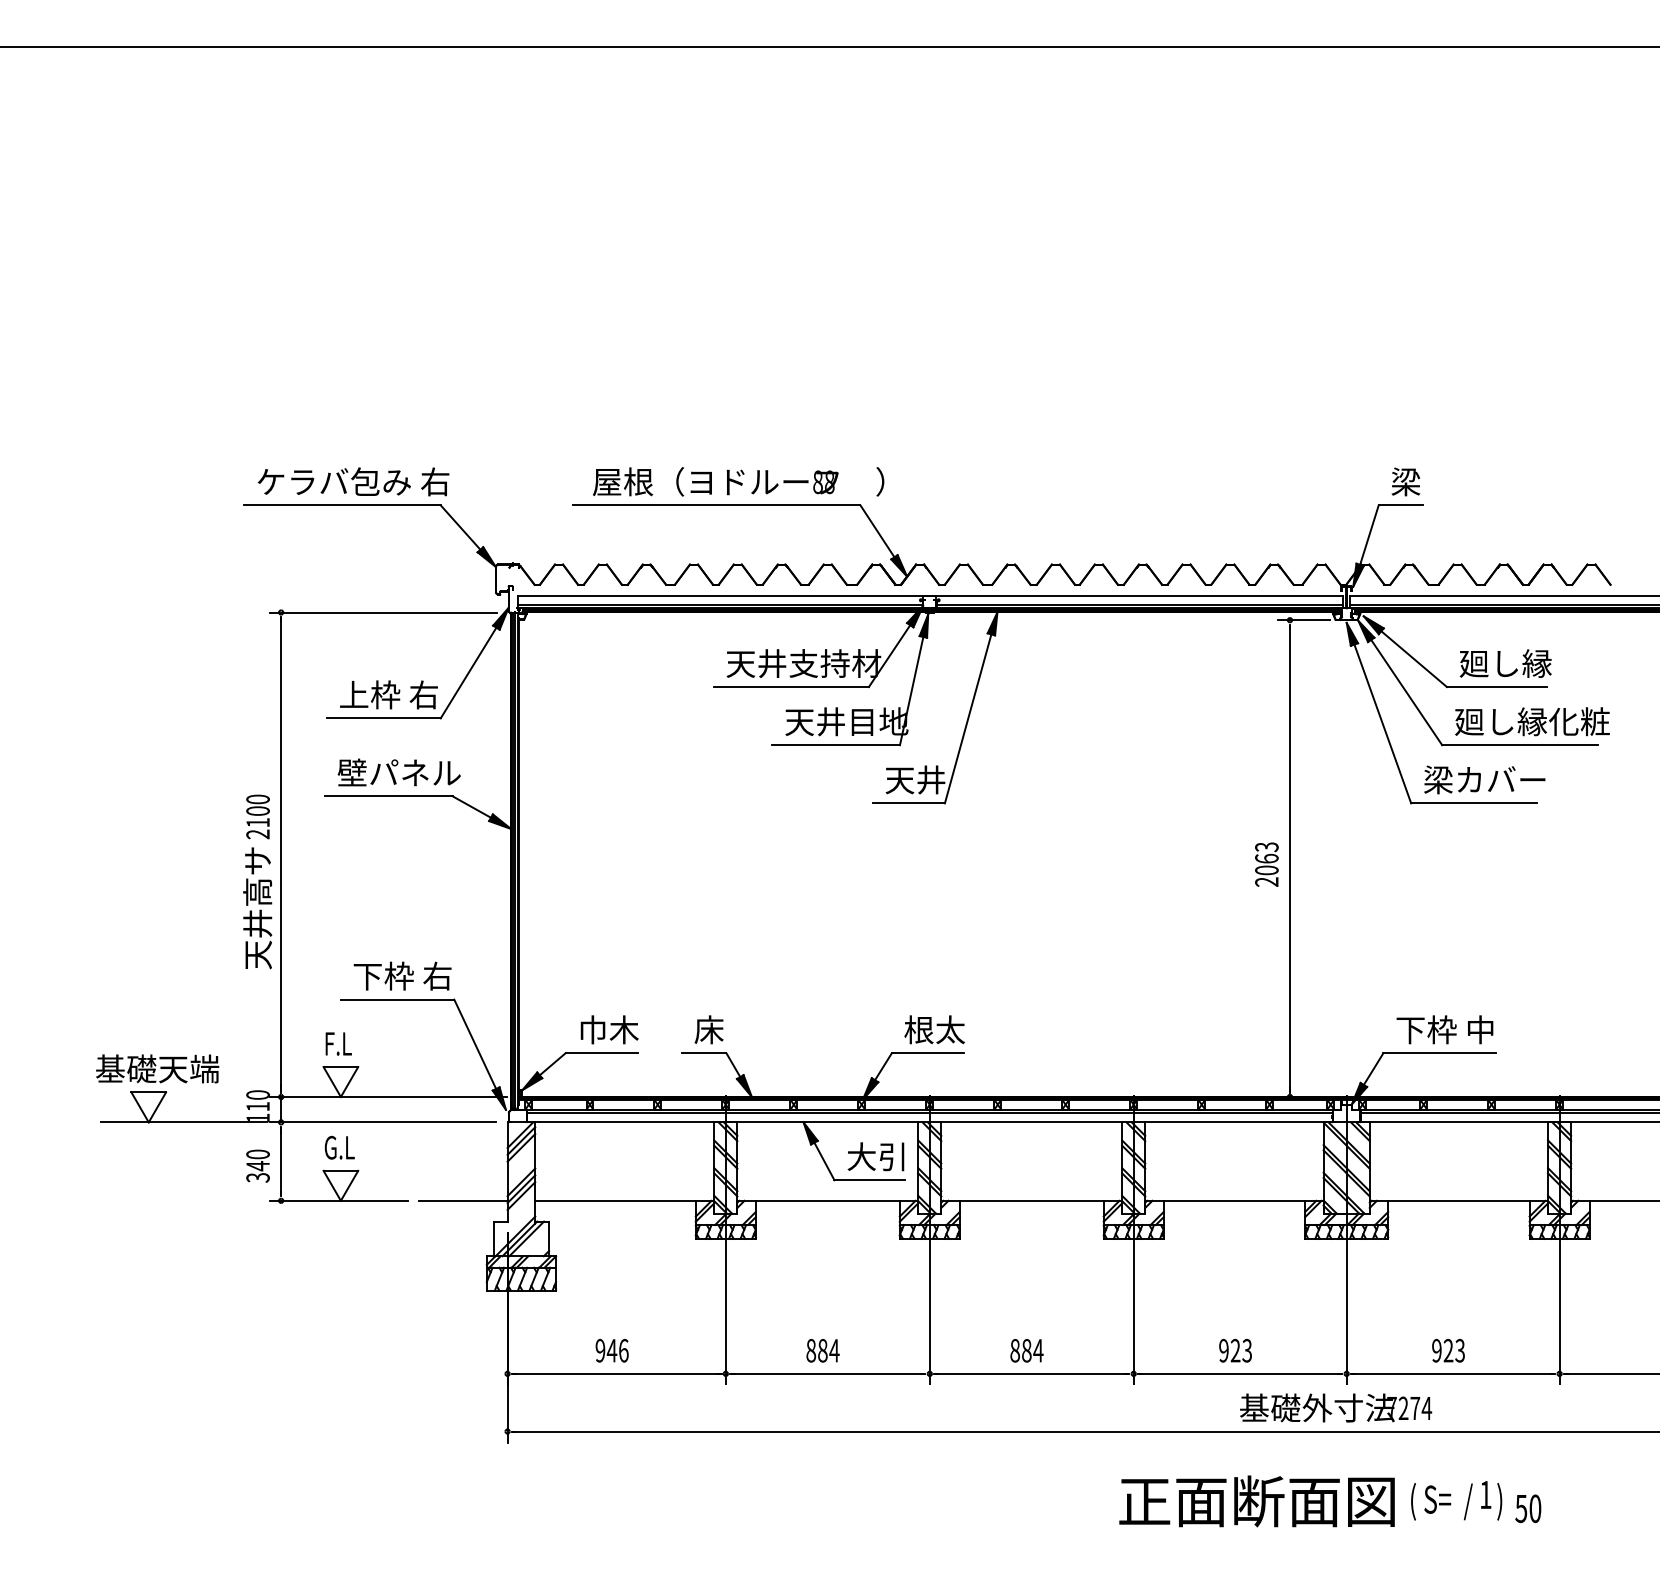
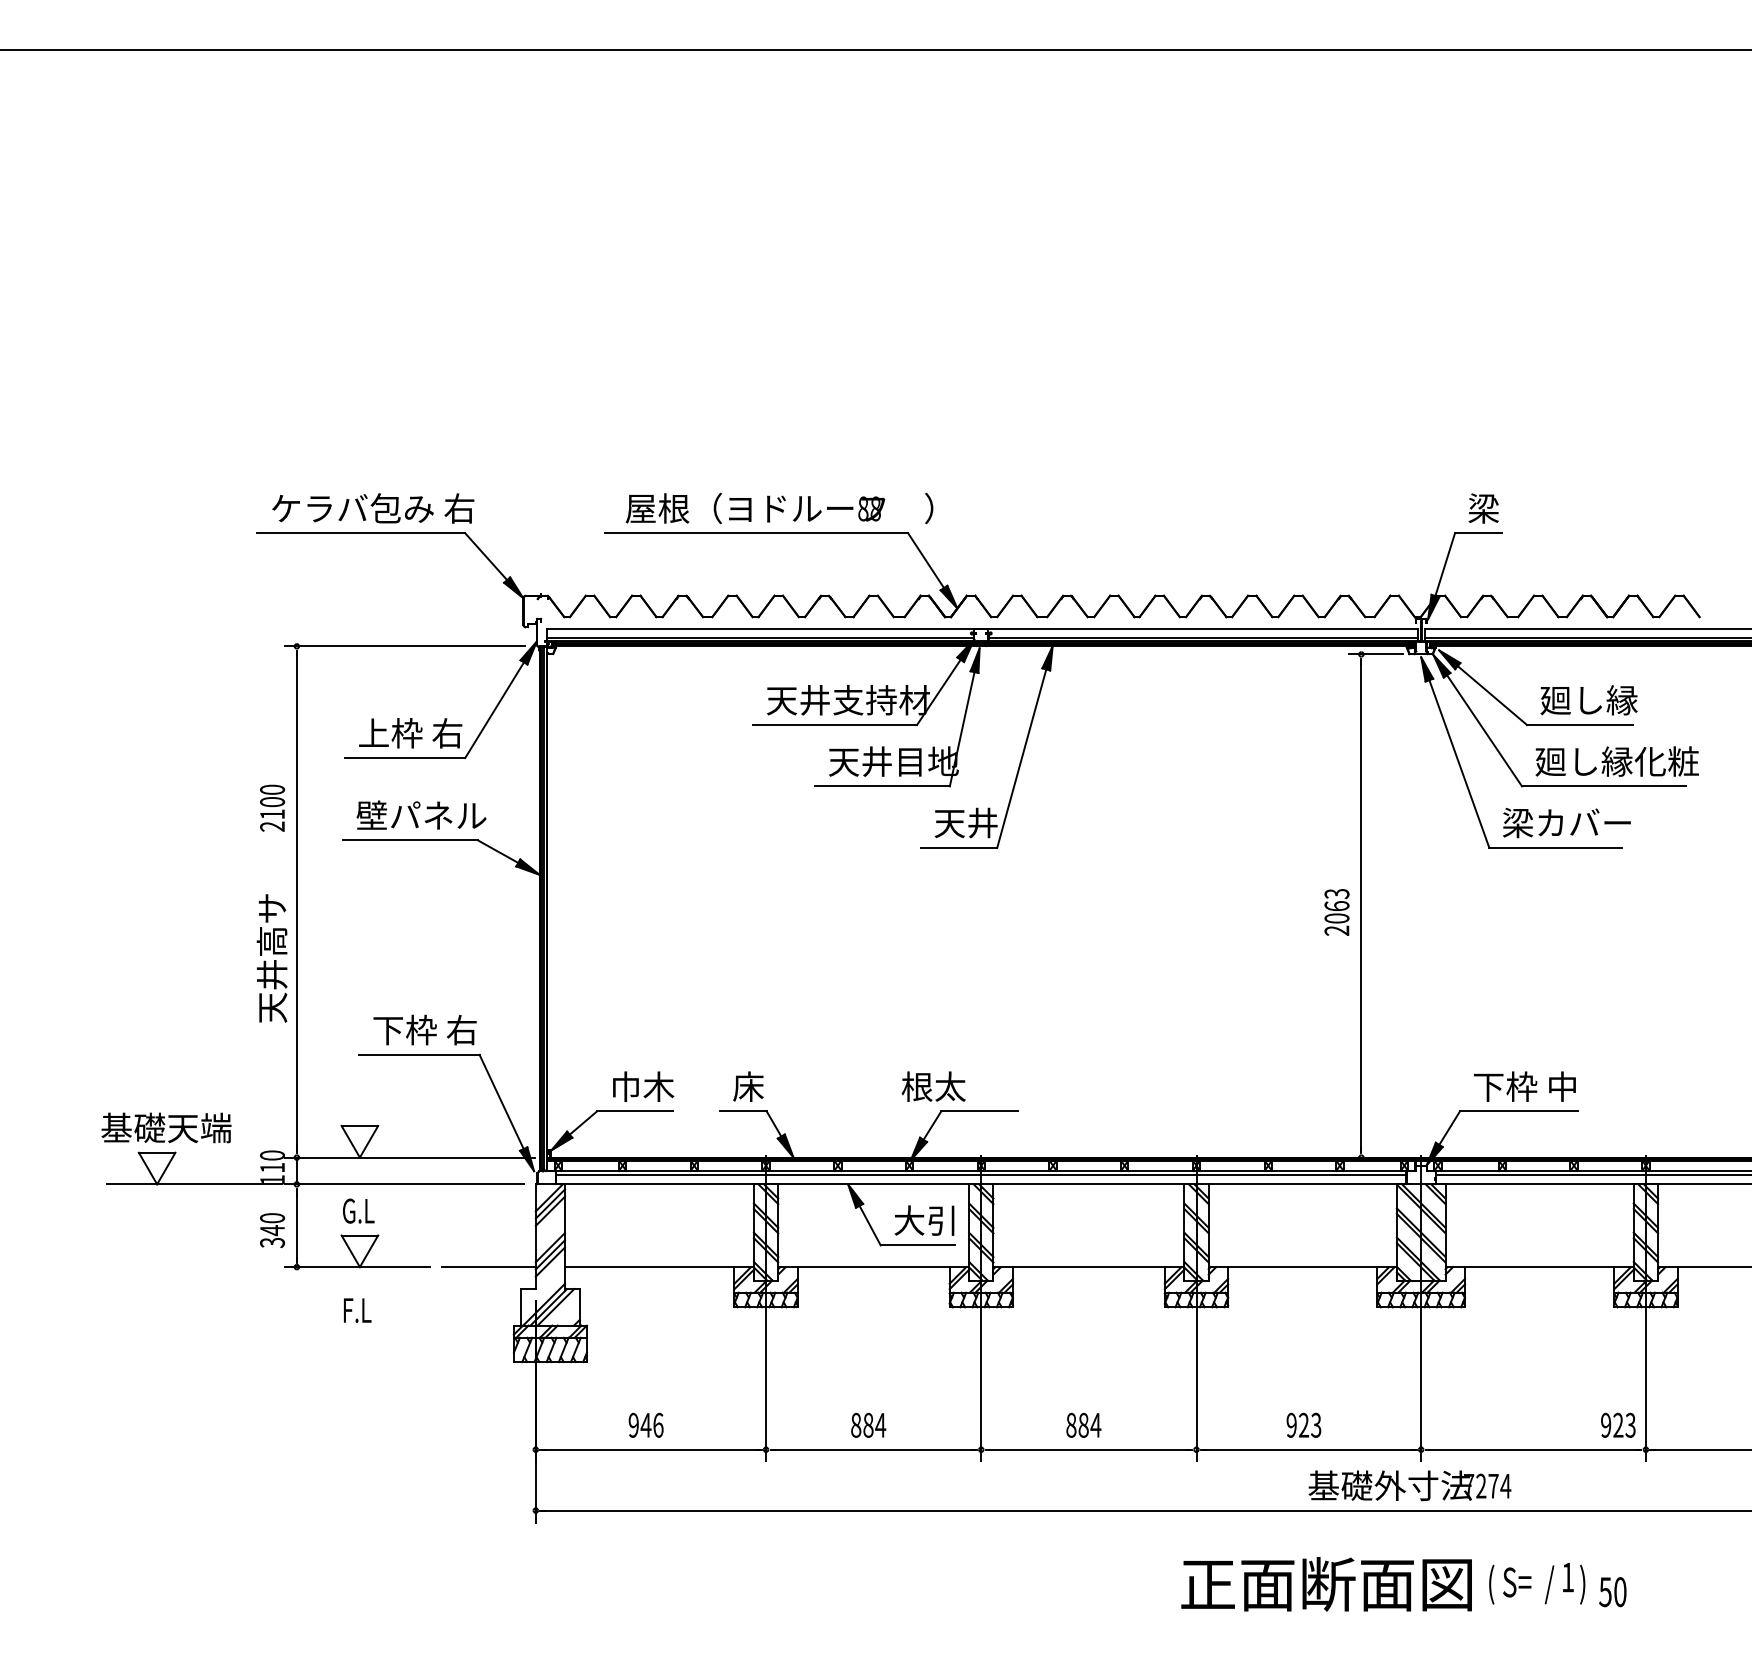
text: (257, 816) -> (271, 807), moved
text: (934, 1029) -> (933, 1086), moved
text: (338, 1043) -> (357, 1310), moved
text: (1448, 1350) -> (1618, 1425), moved

